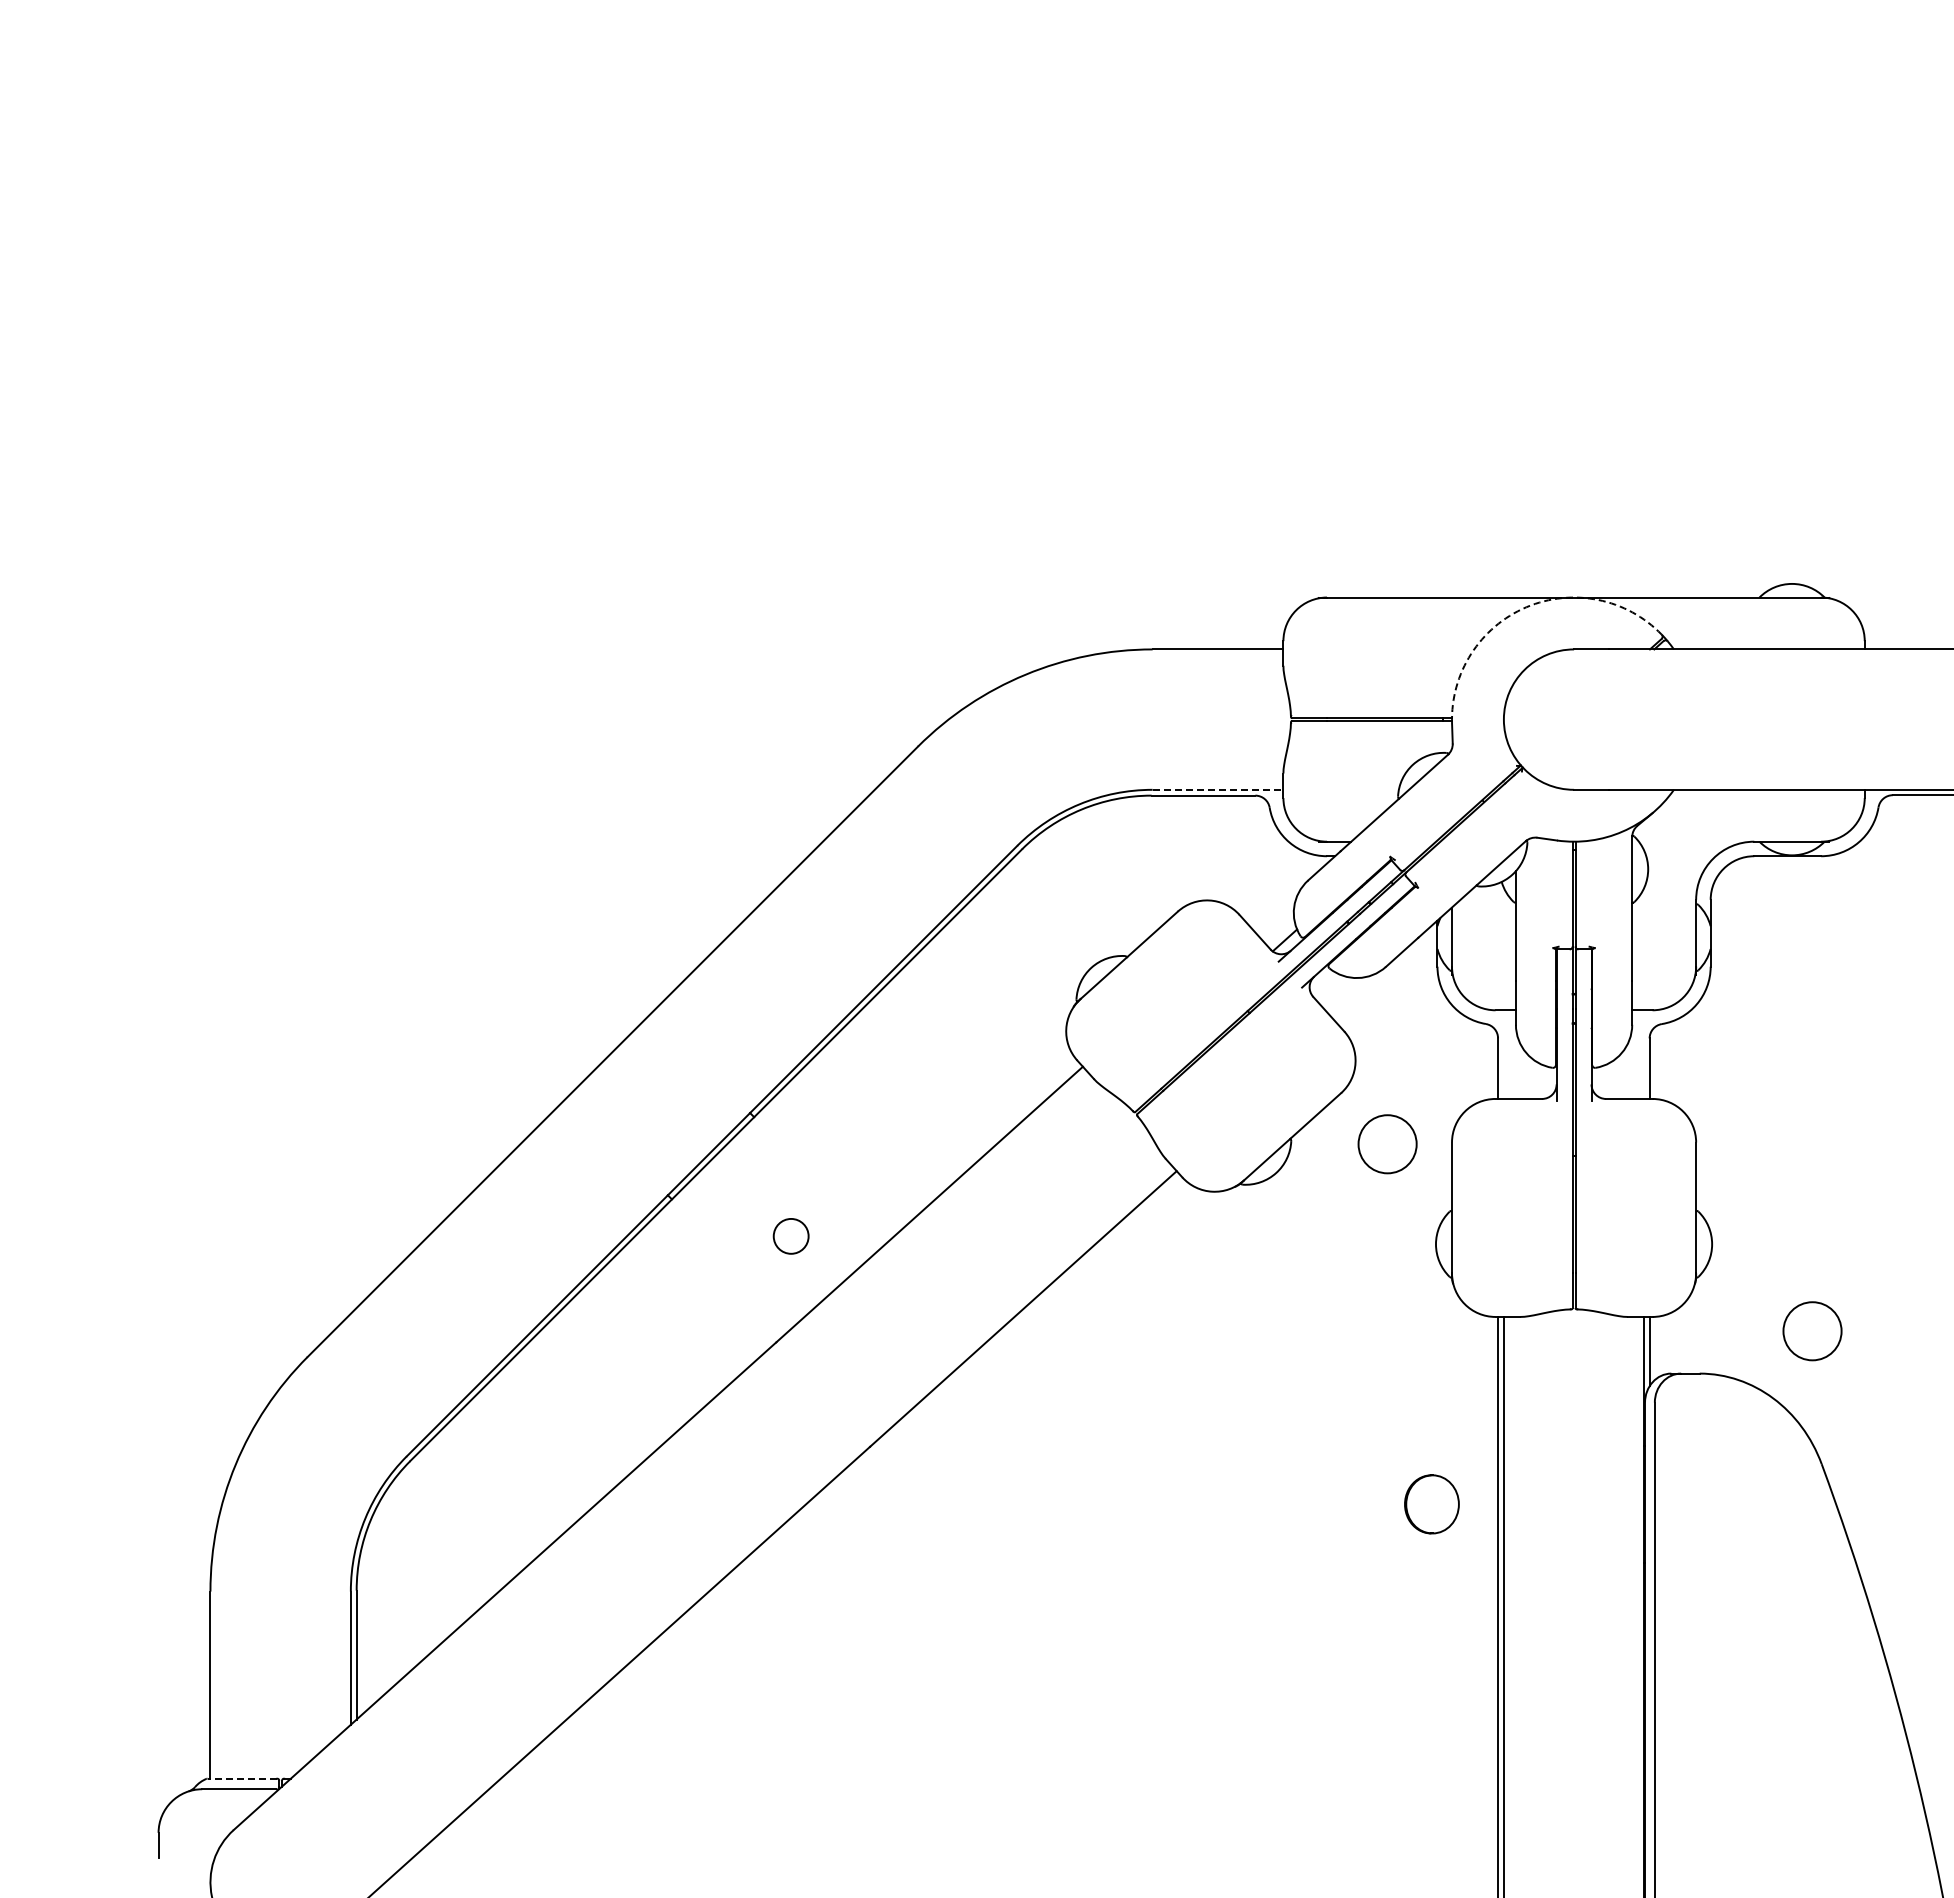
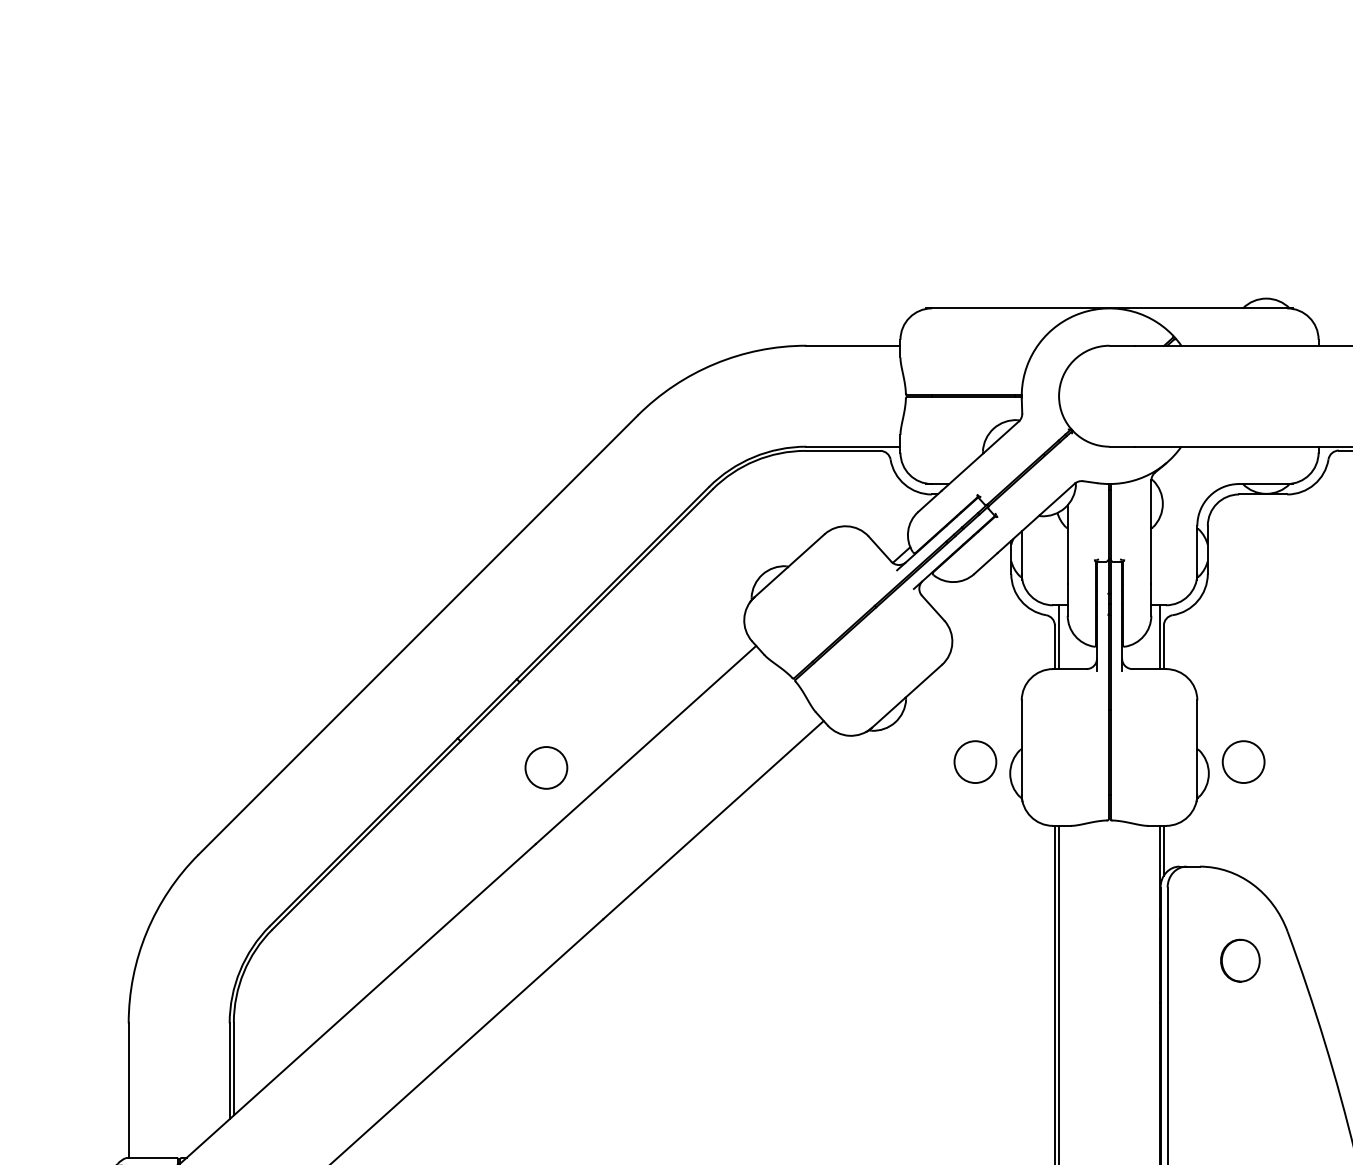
arc: (1526, 607) -> (1075, 315), dashed -> solid
line: (1218, 789) -> (853, 446), dashed -> solid
line: (1503, 1054) -> (1058, 637), added
line: (1644, 1054) -> (1160, 637), added
circle: (1387, 1144) -> (975, 762), moved
circle: (791, 1236) -> (546, 768), size x1.67
circle: (1812, 1331) -> (1243, 762), moved
part: (1431, 1504) -> (1240, 960), moved
line: (242, 1778) -> (151, 1157), dashed -> solid

